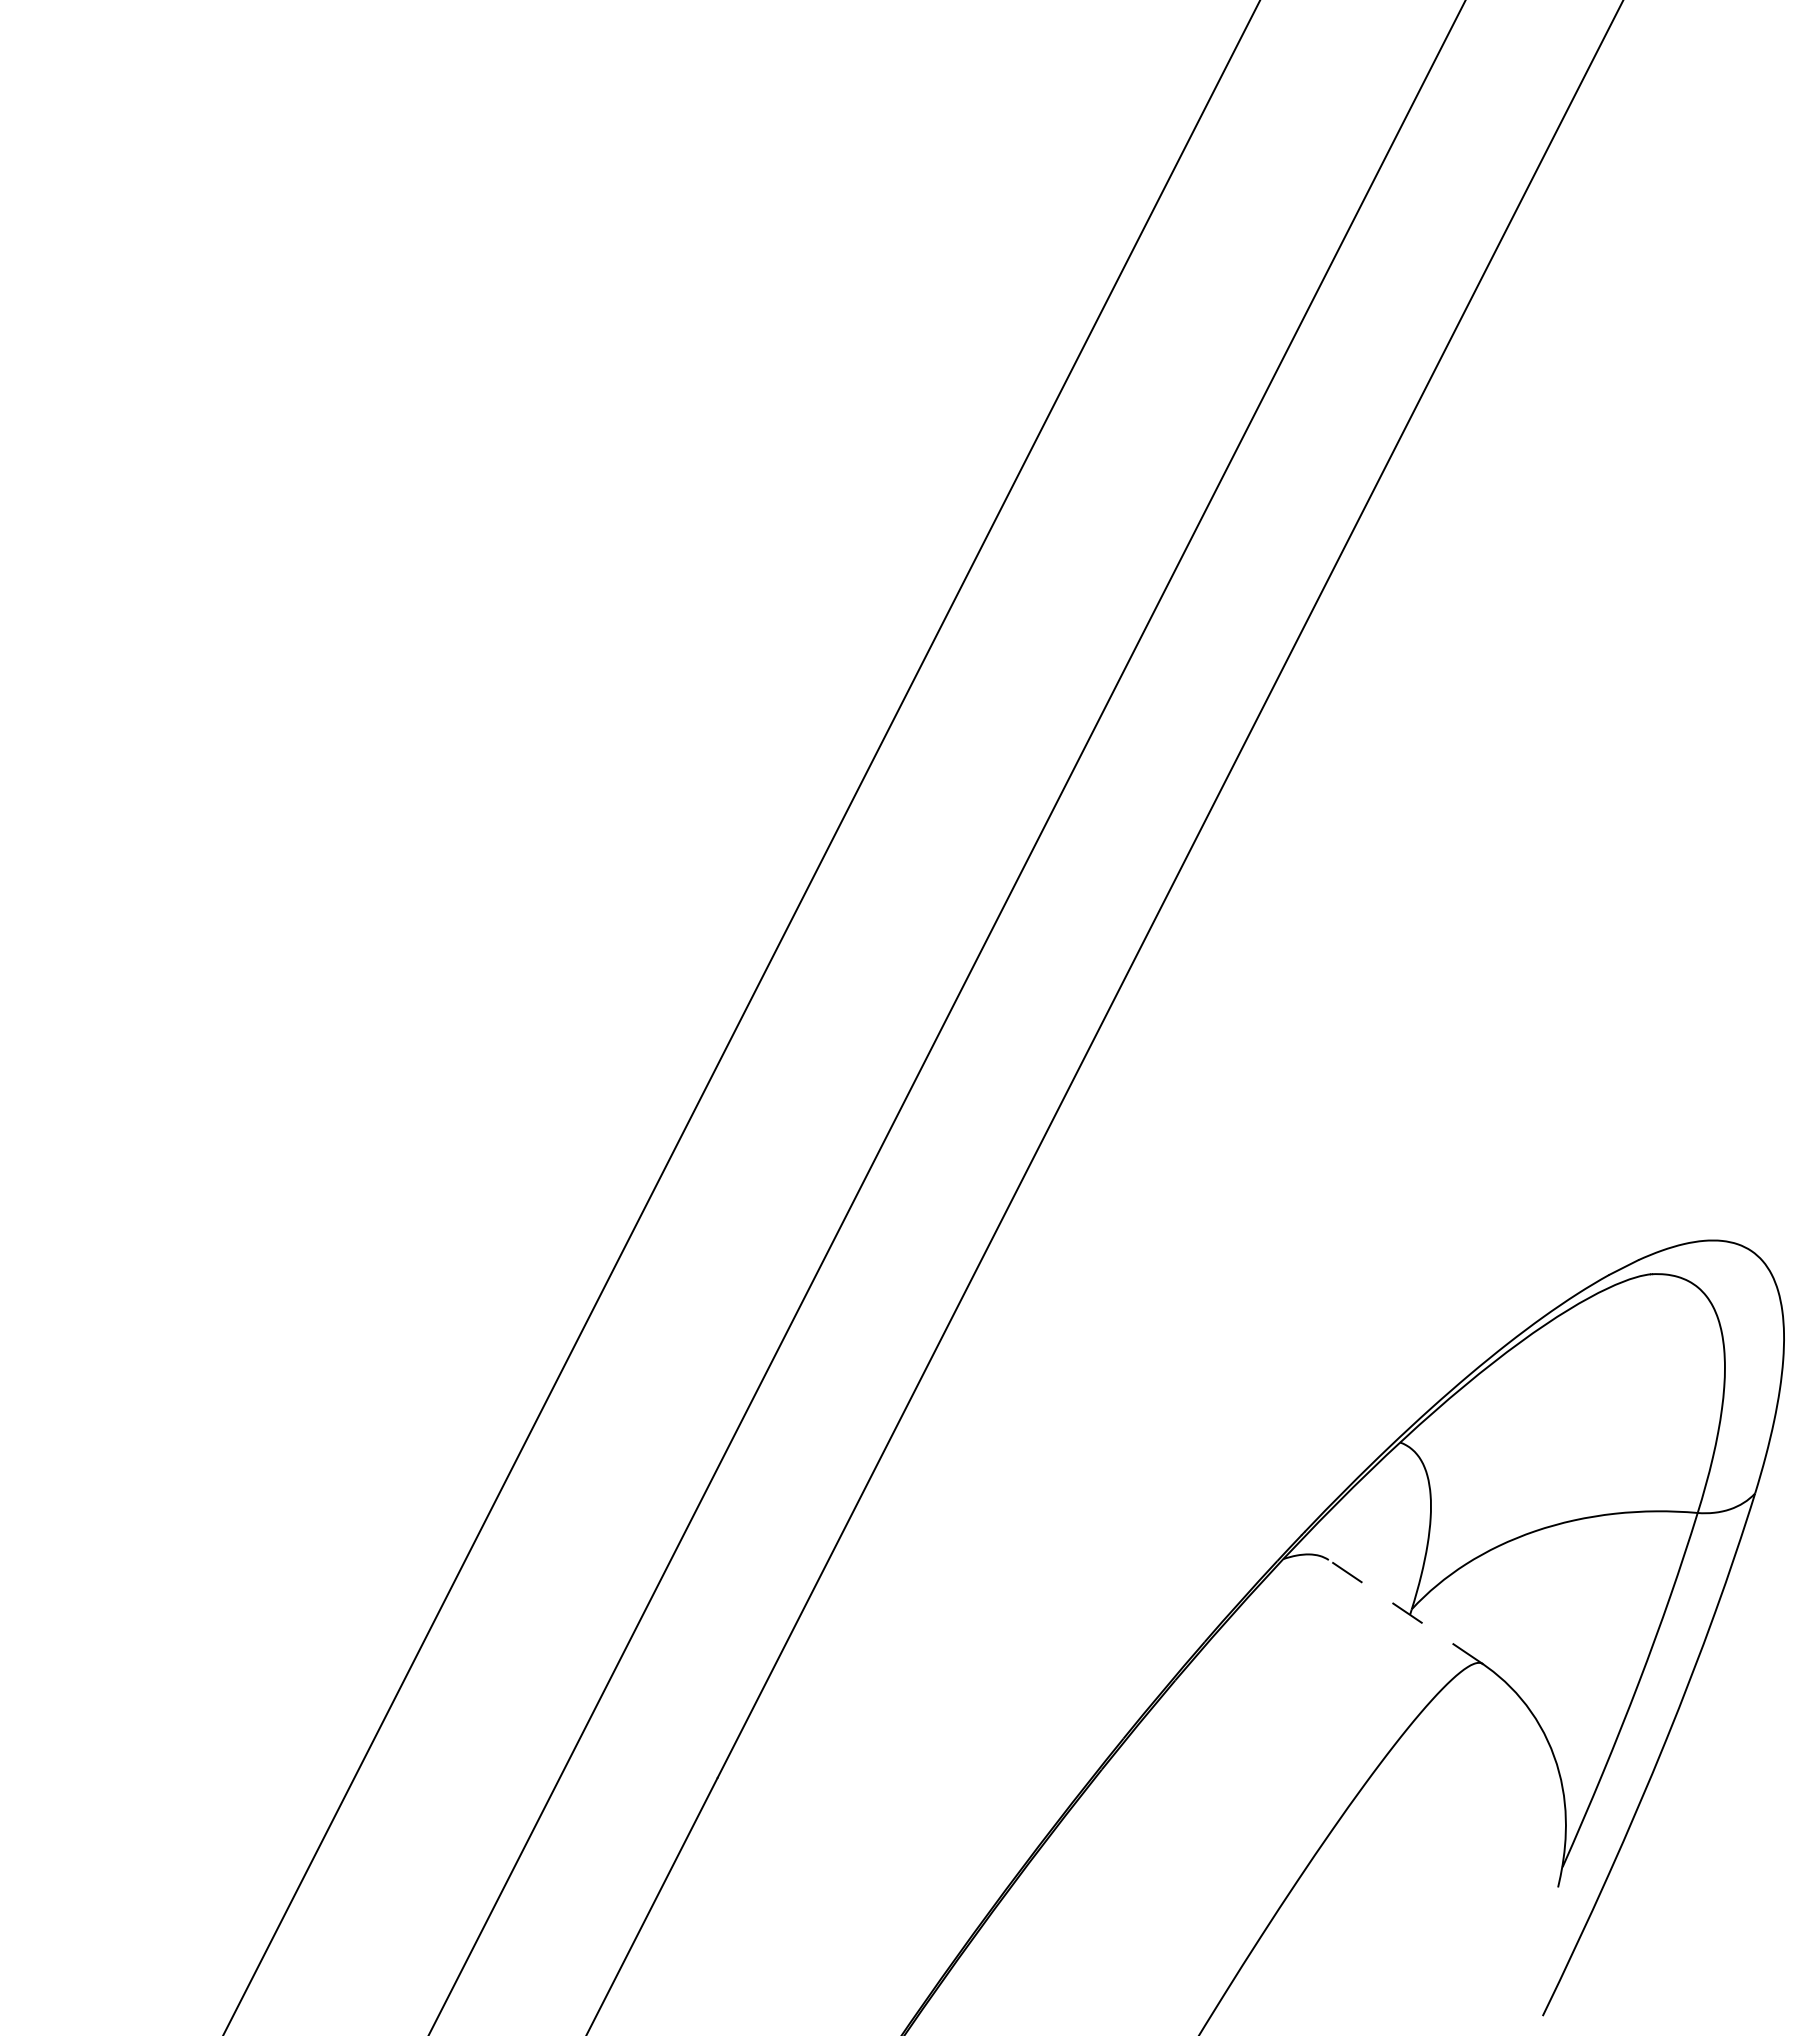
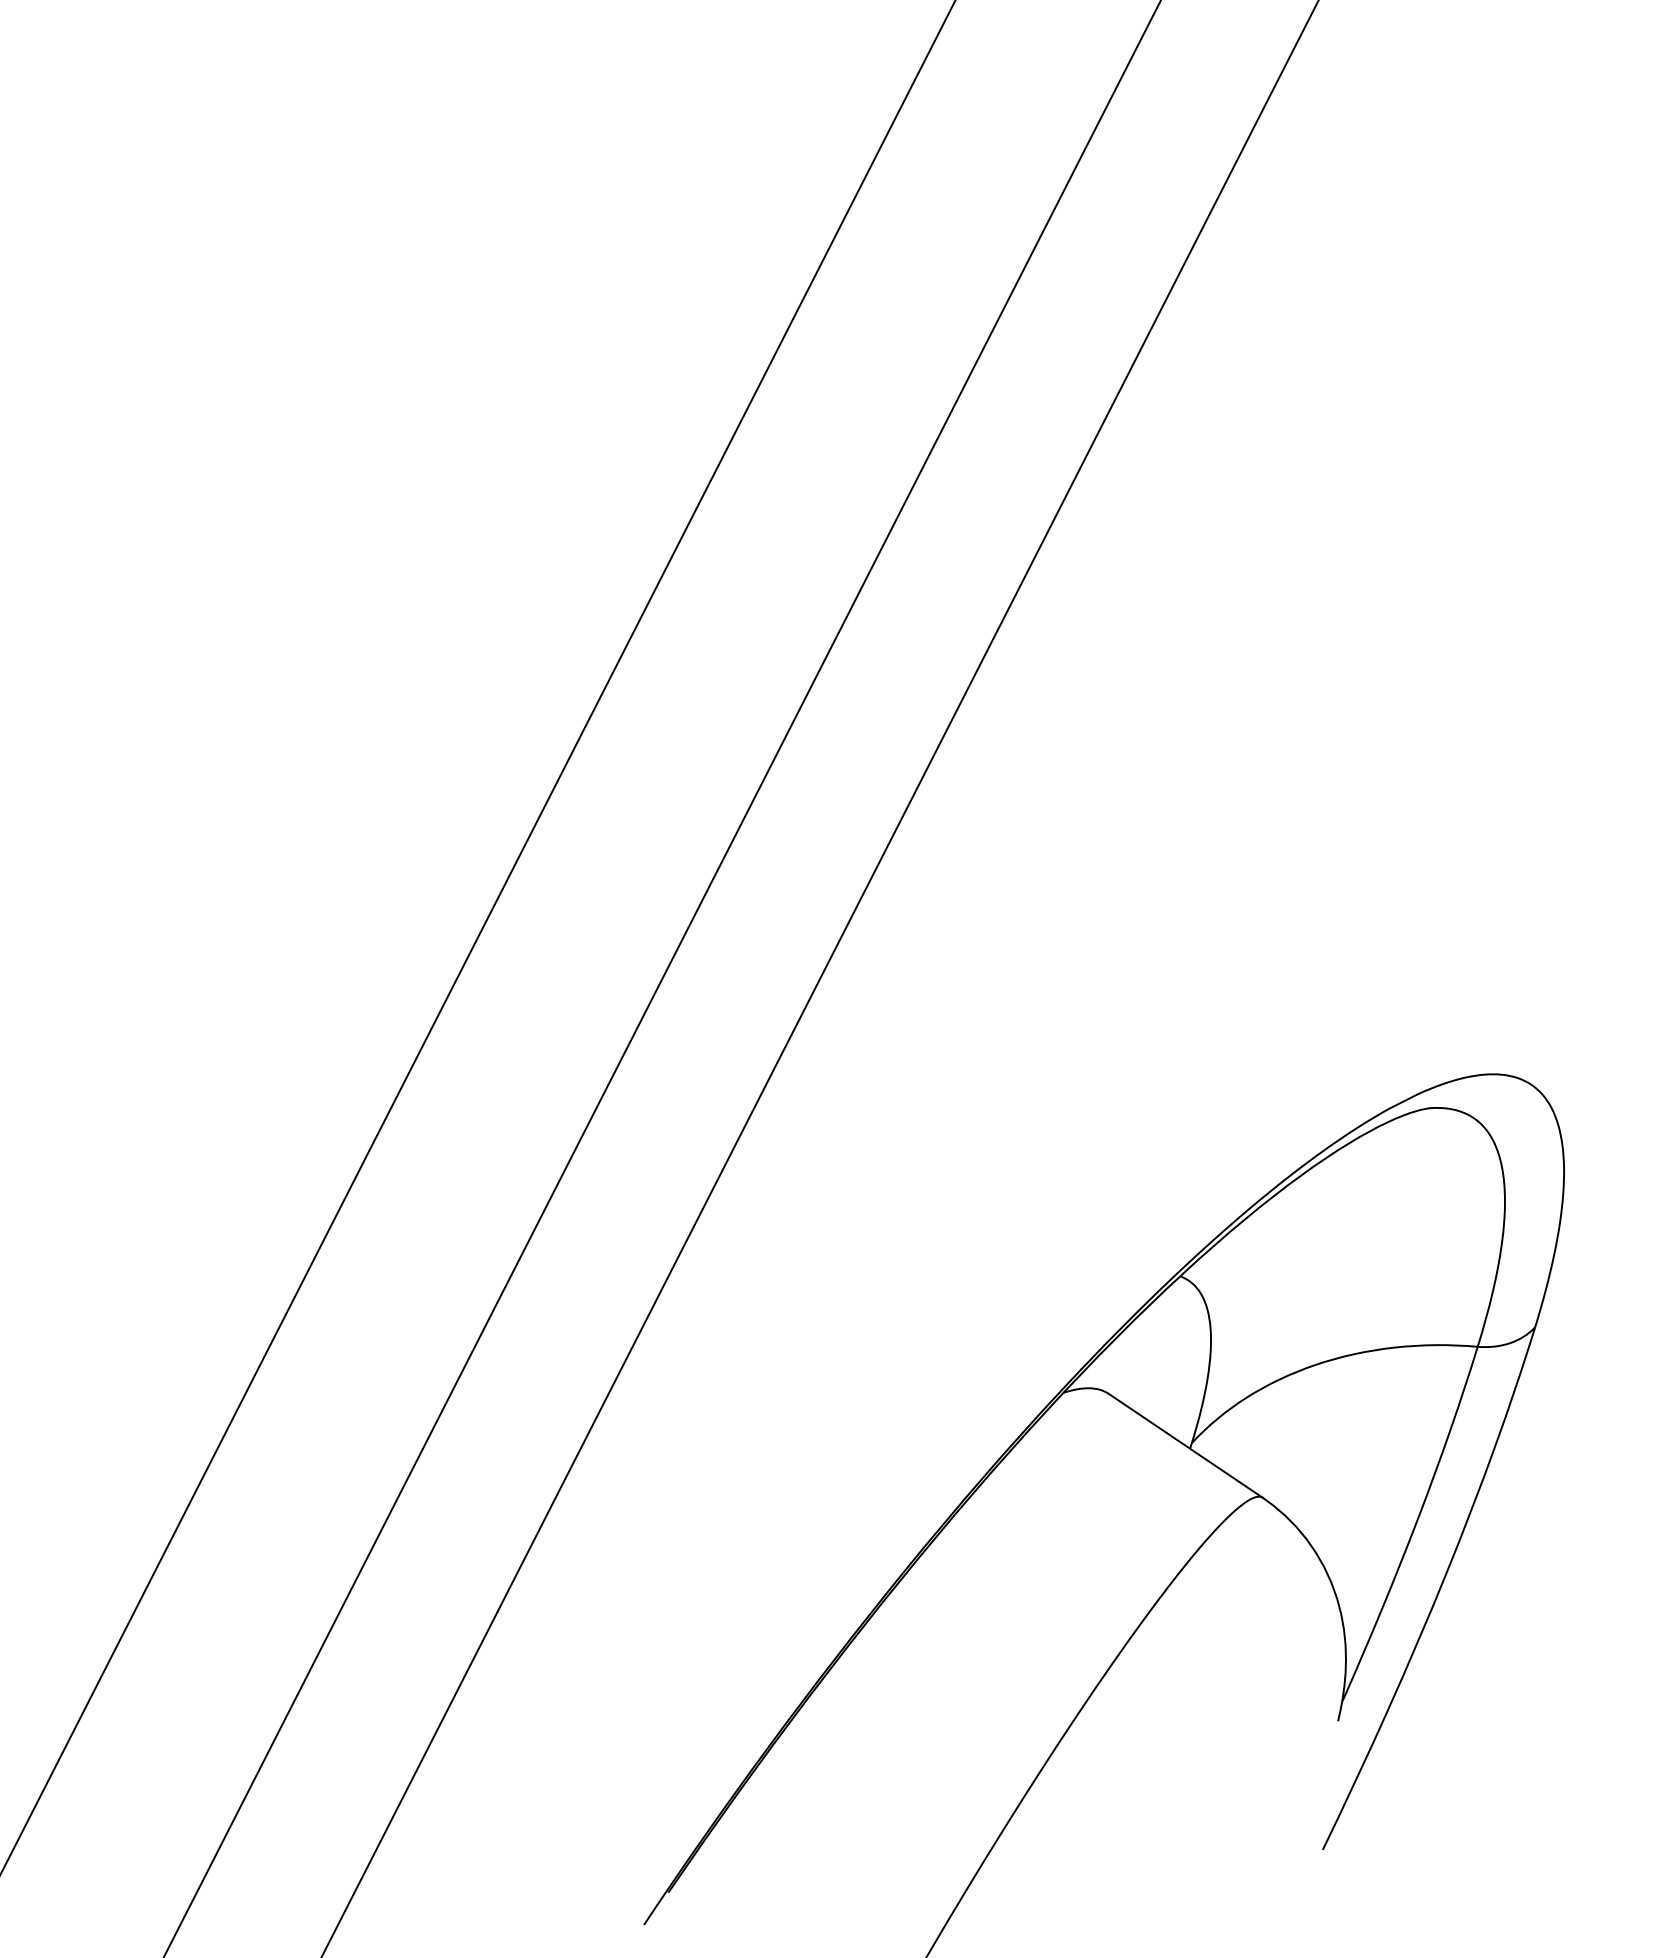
line: (1405, 1611) -> (1185, 1445), dashed -> solid

